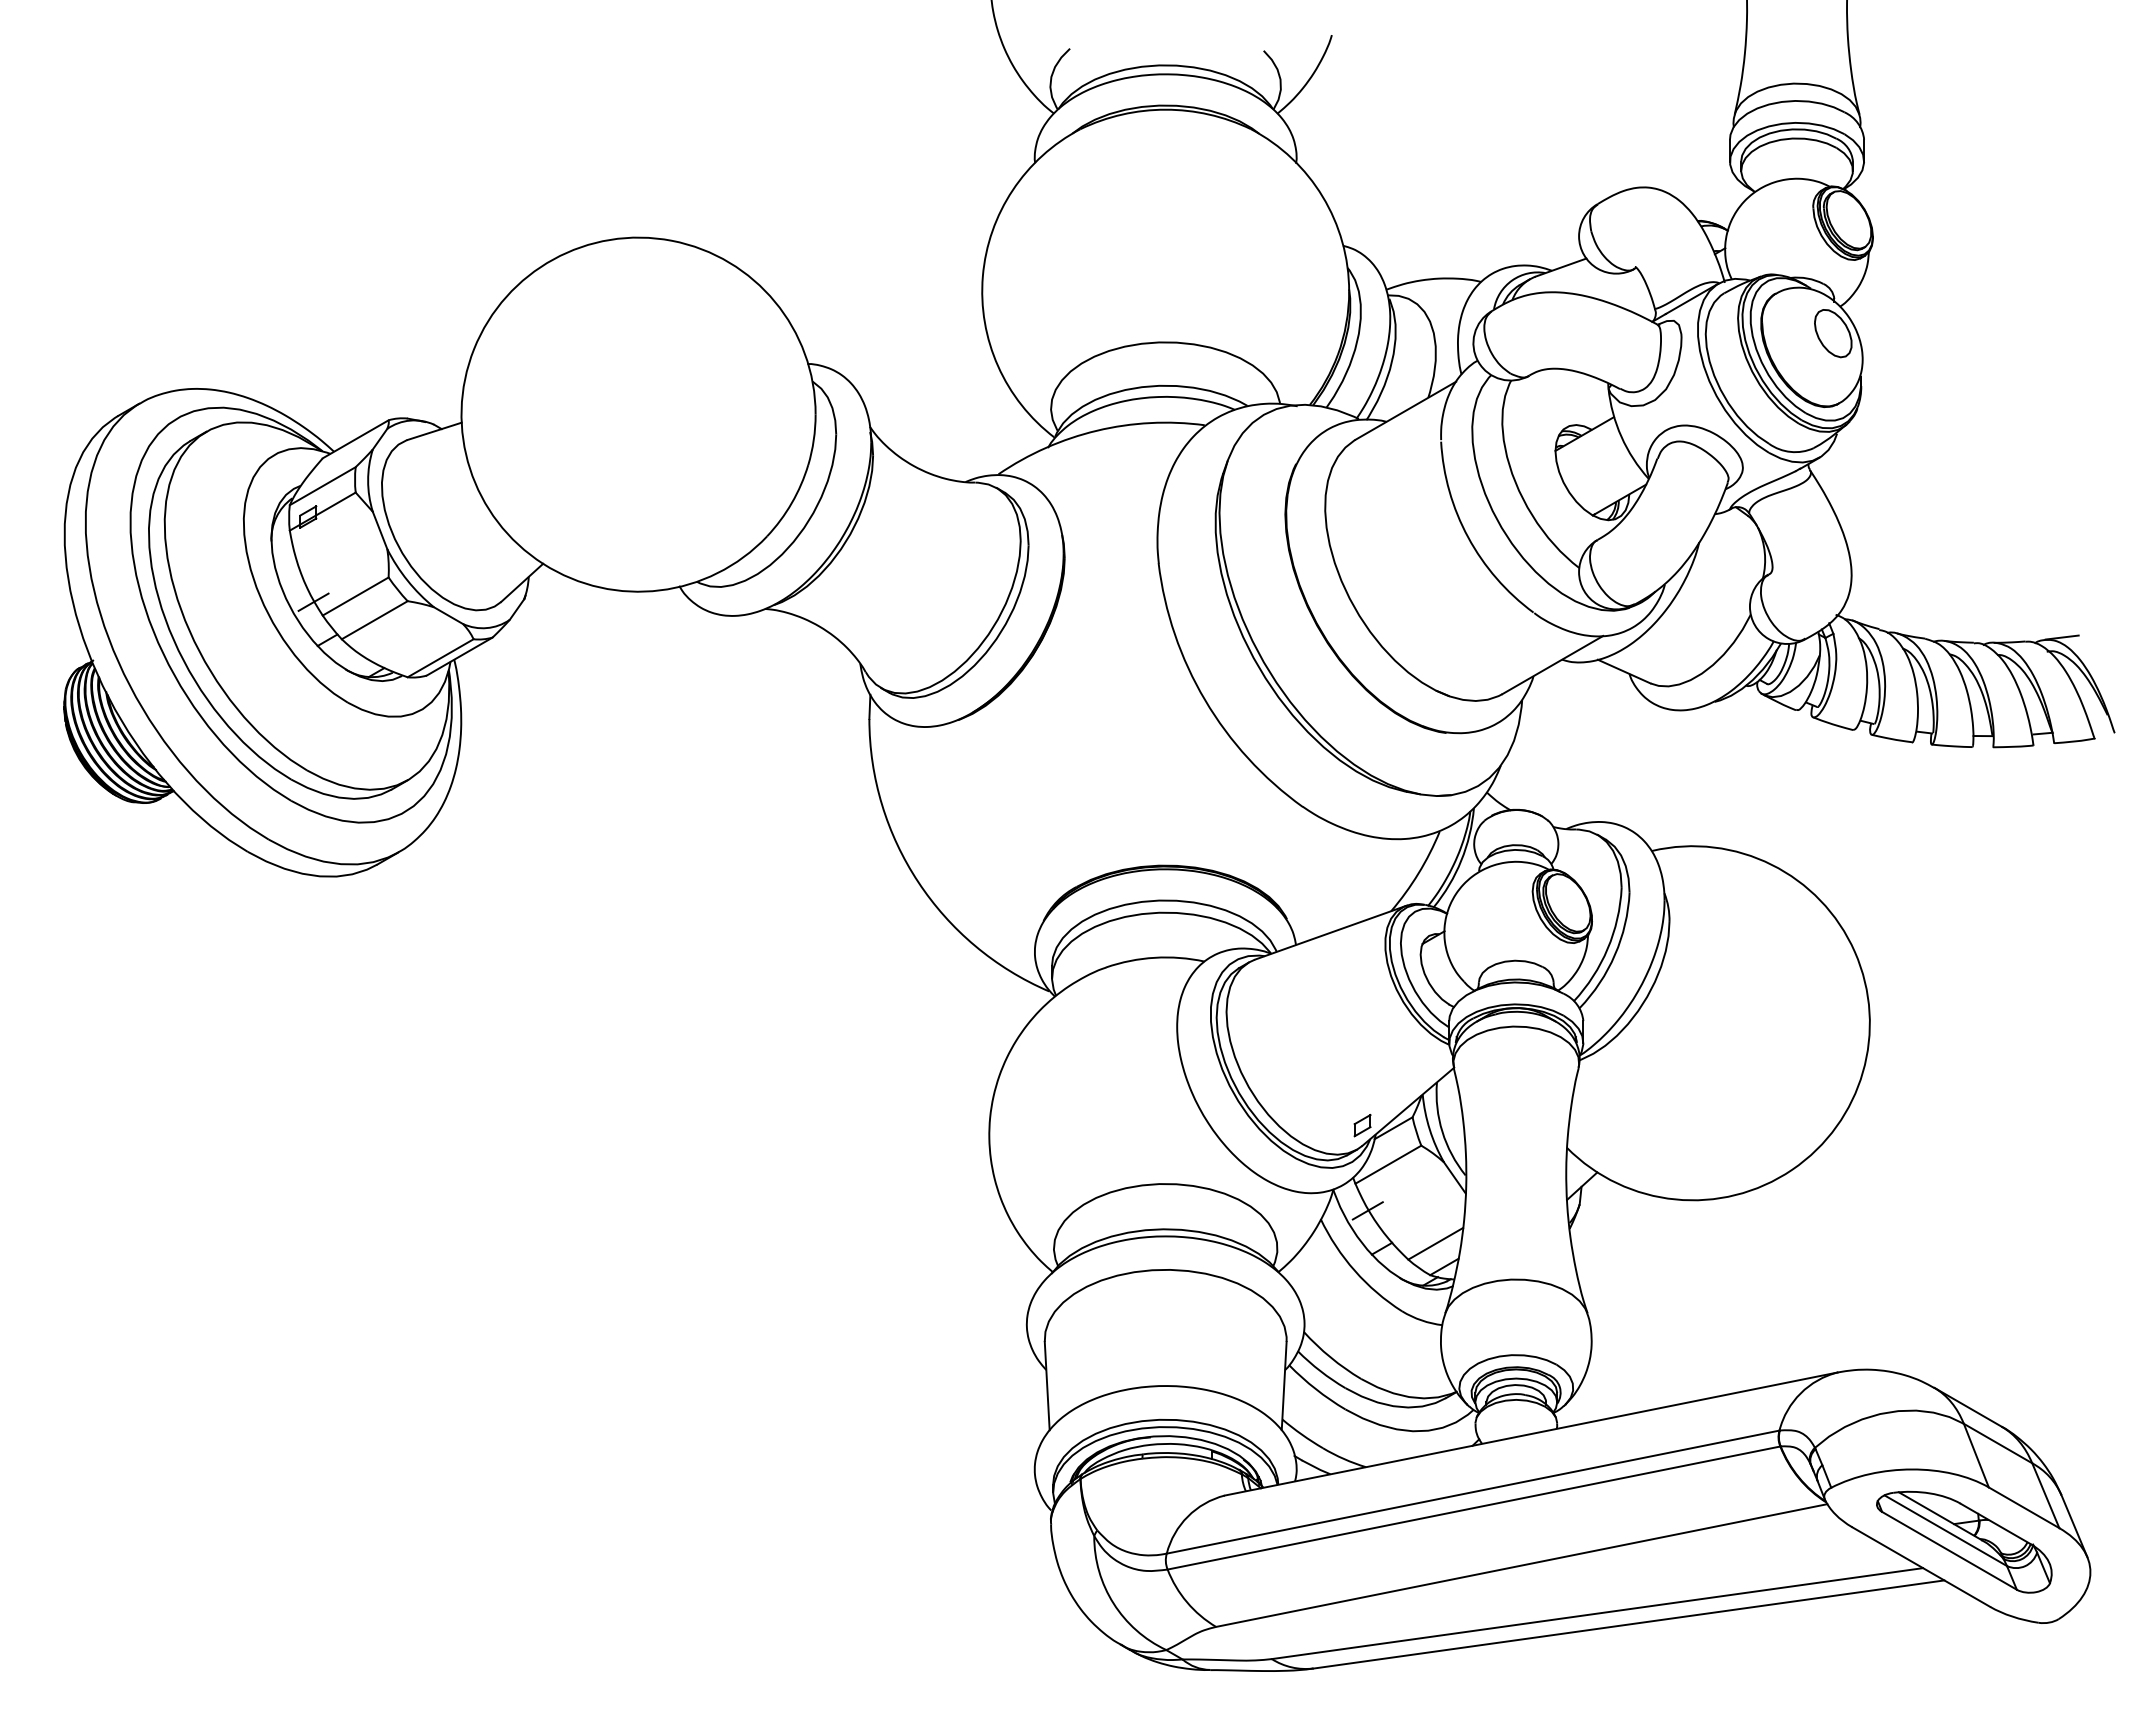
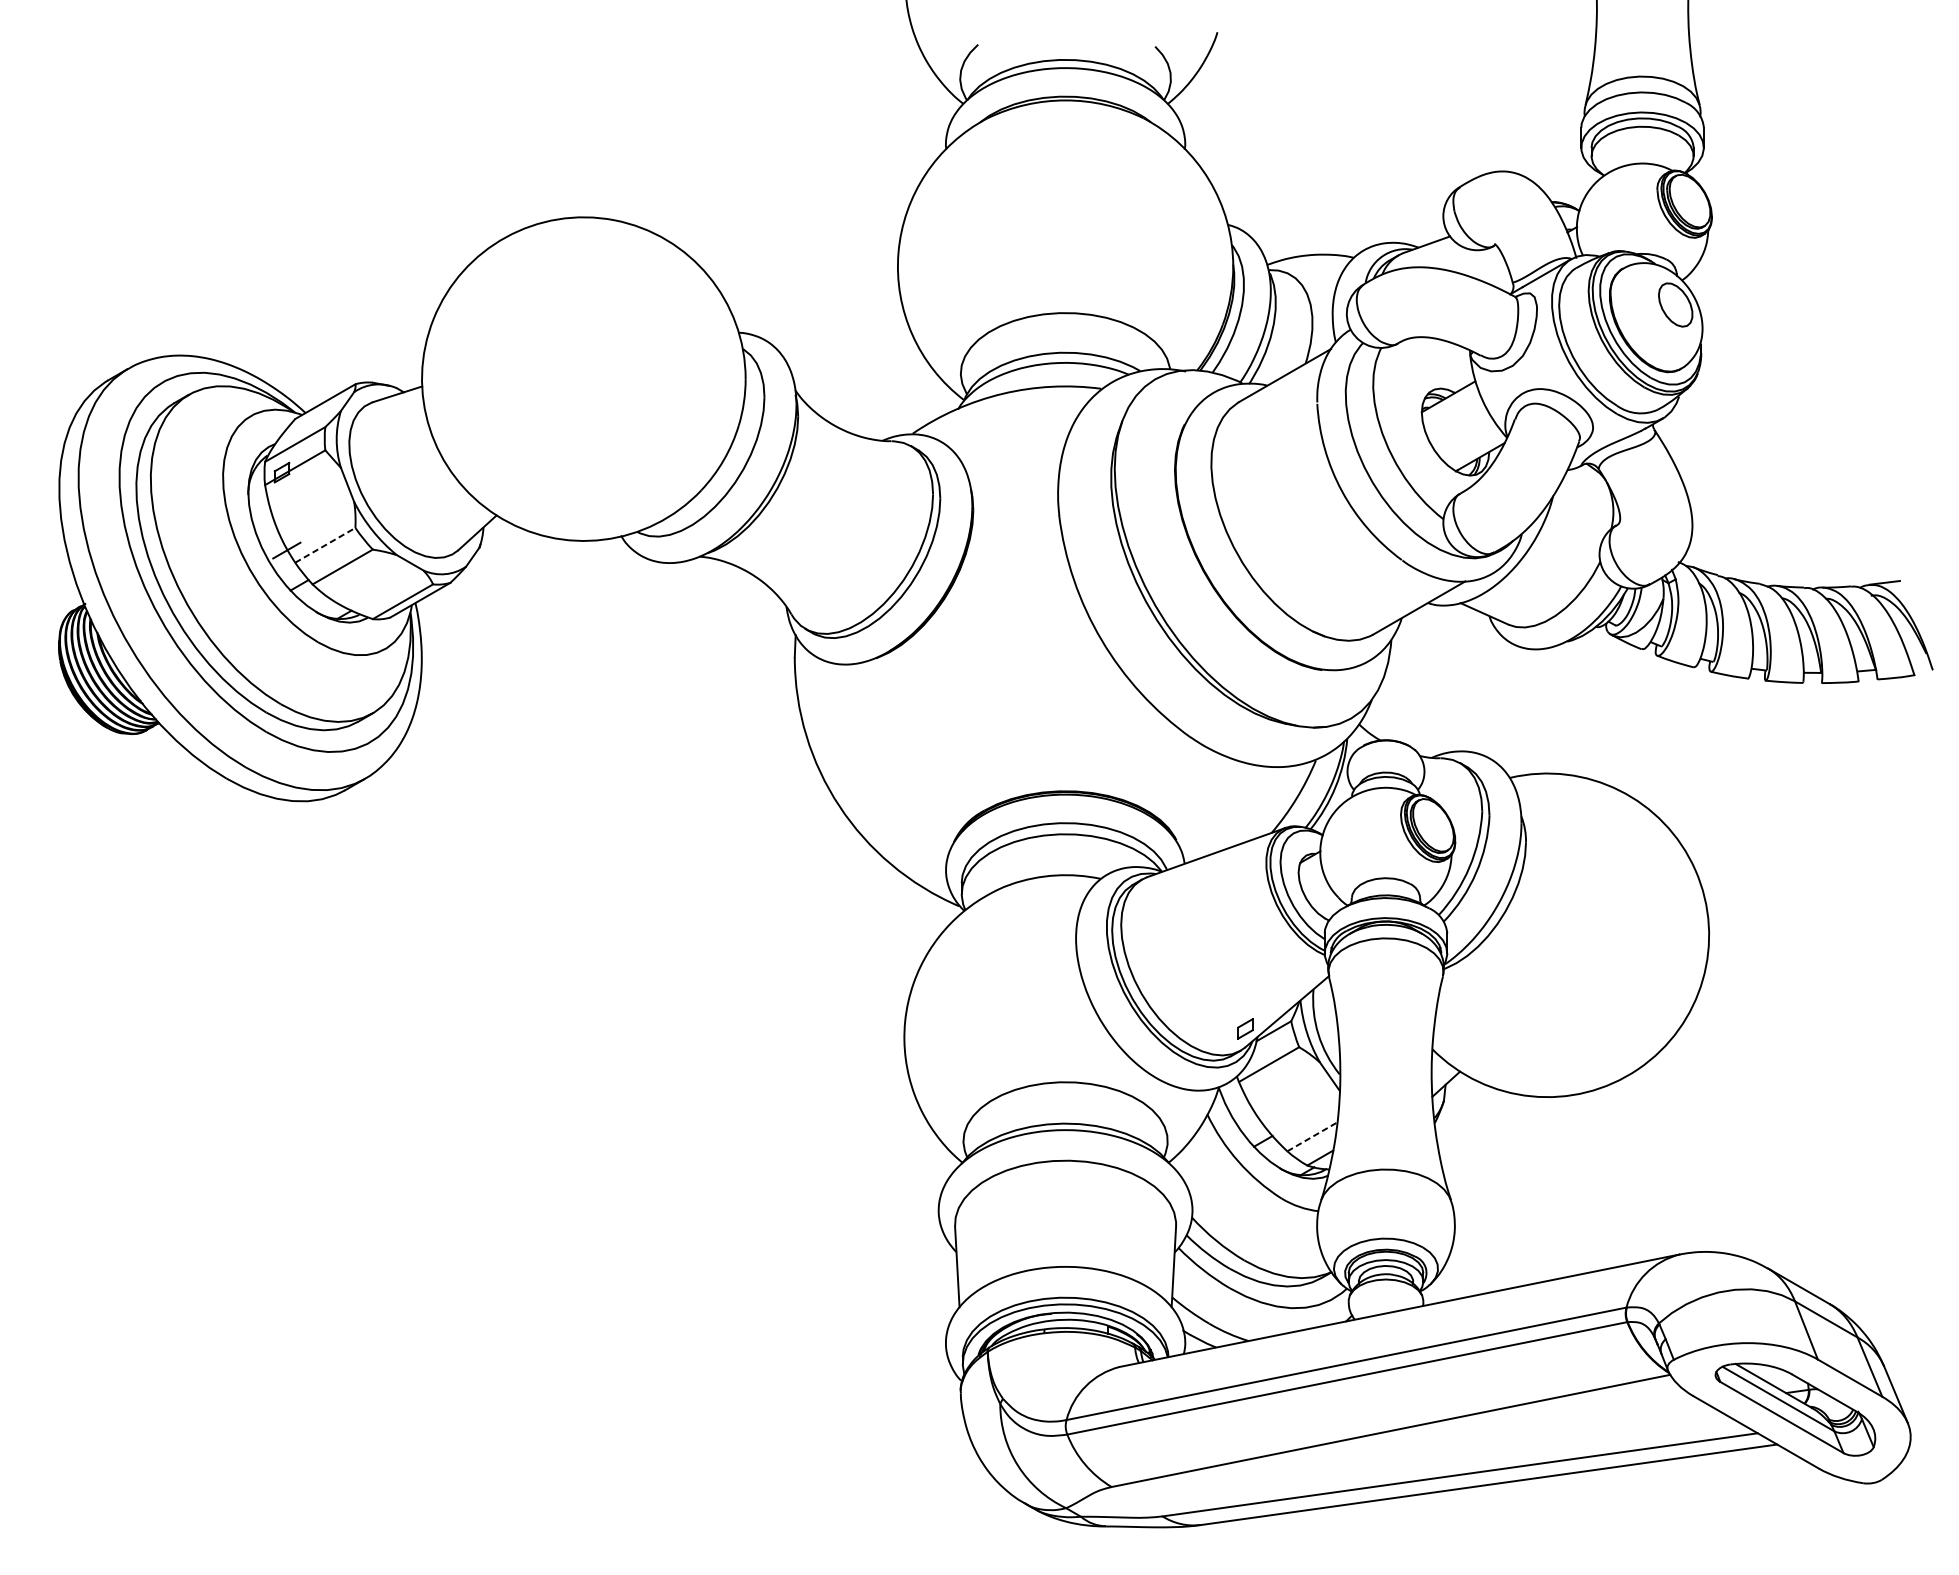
line: (356, 596) -> (326, 545), solid -> dashed
line: (1367, 1210) -> (1250, 1106), removed
line: (1435, 1243) -> (1312, 1136), solid -> dashed

